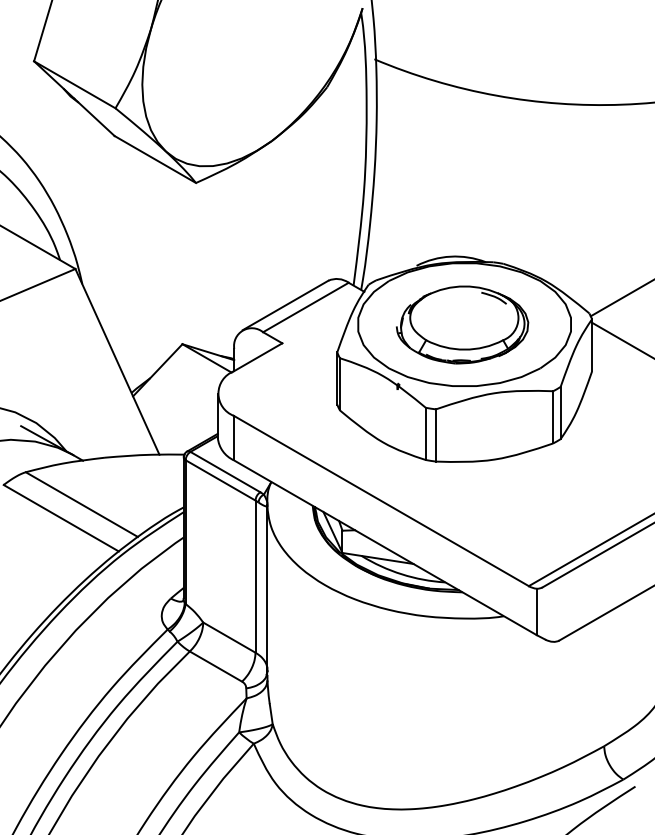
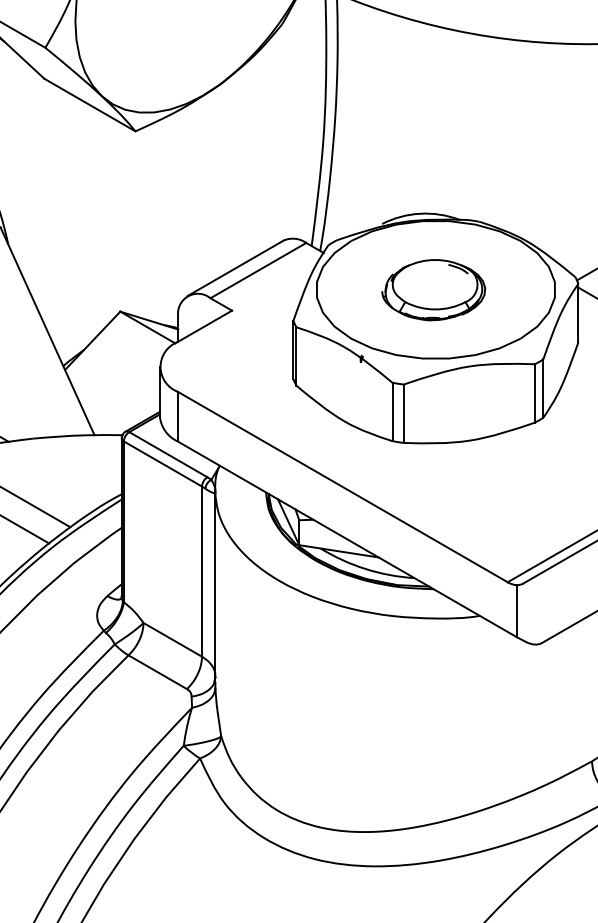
part: (462, 324) -> (433, 289), size x0.7

